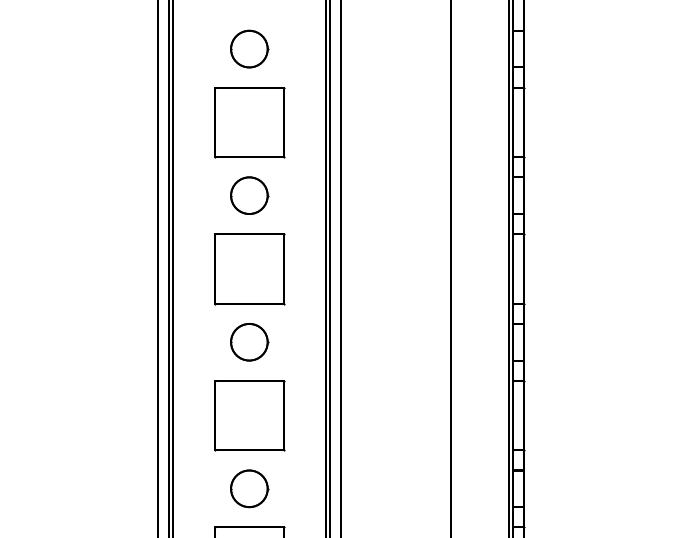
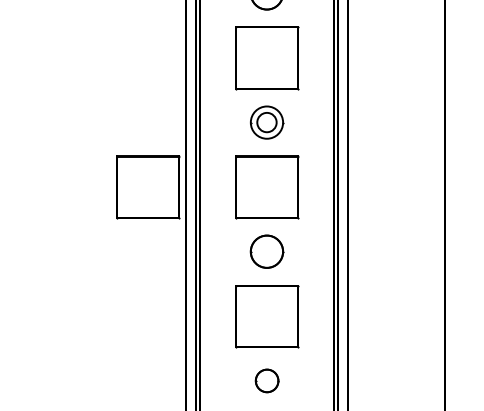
circle: (249, 195) -> (267, 122), size x0.6
part: (114, 269) -> (148, 187), added
part: (249, 488) -> (267, 380), size x0.7

